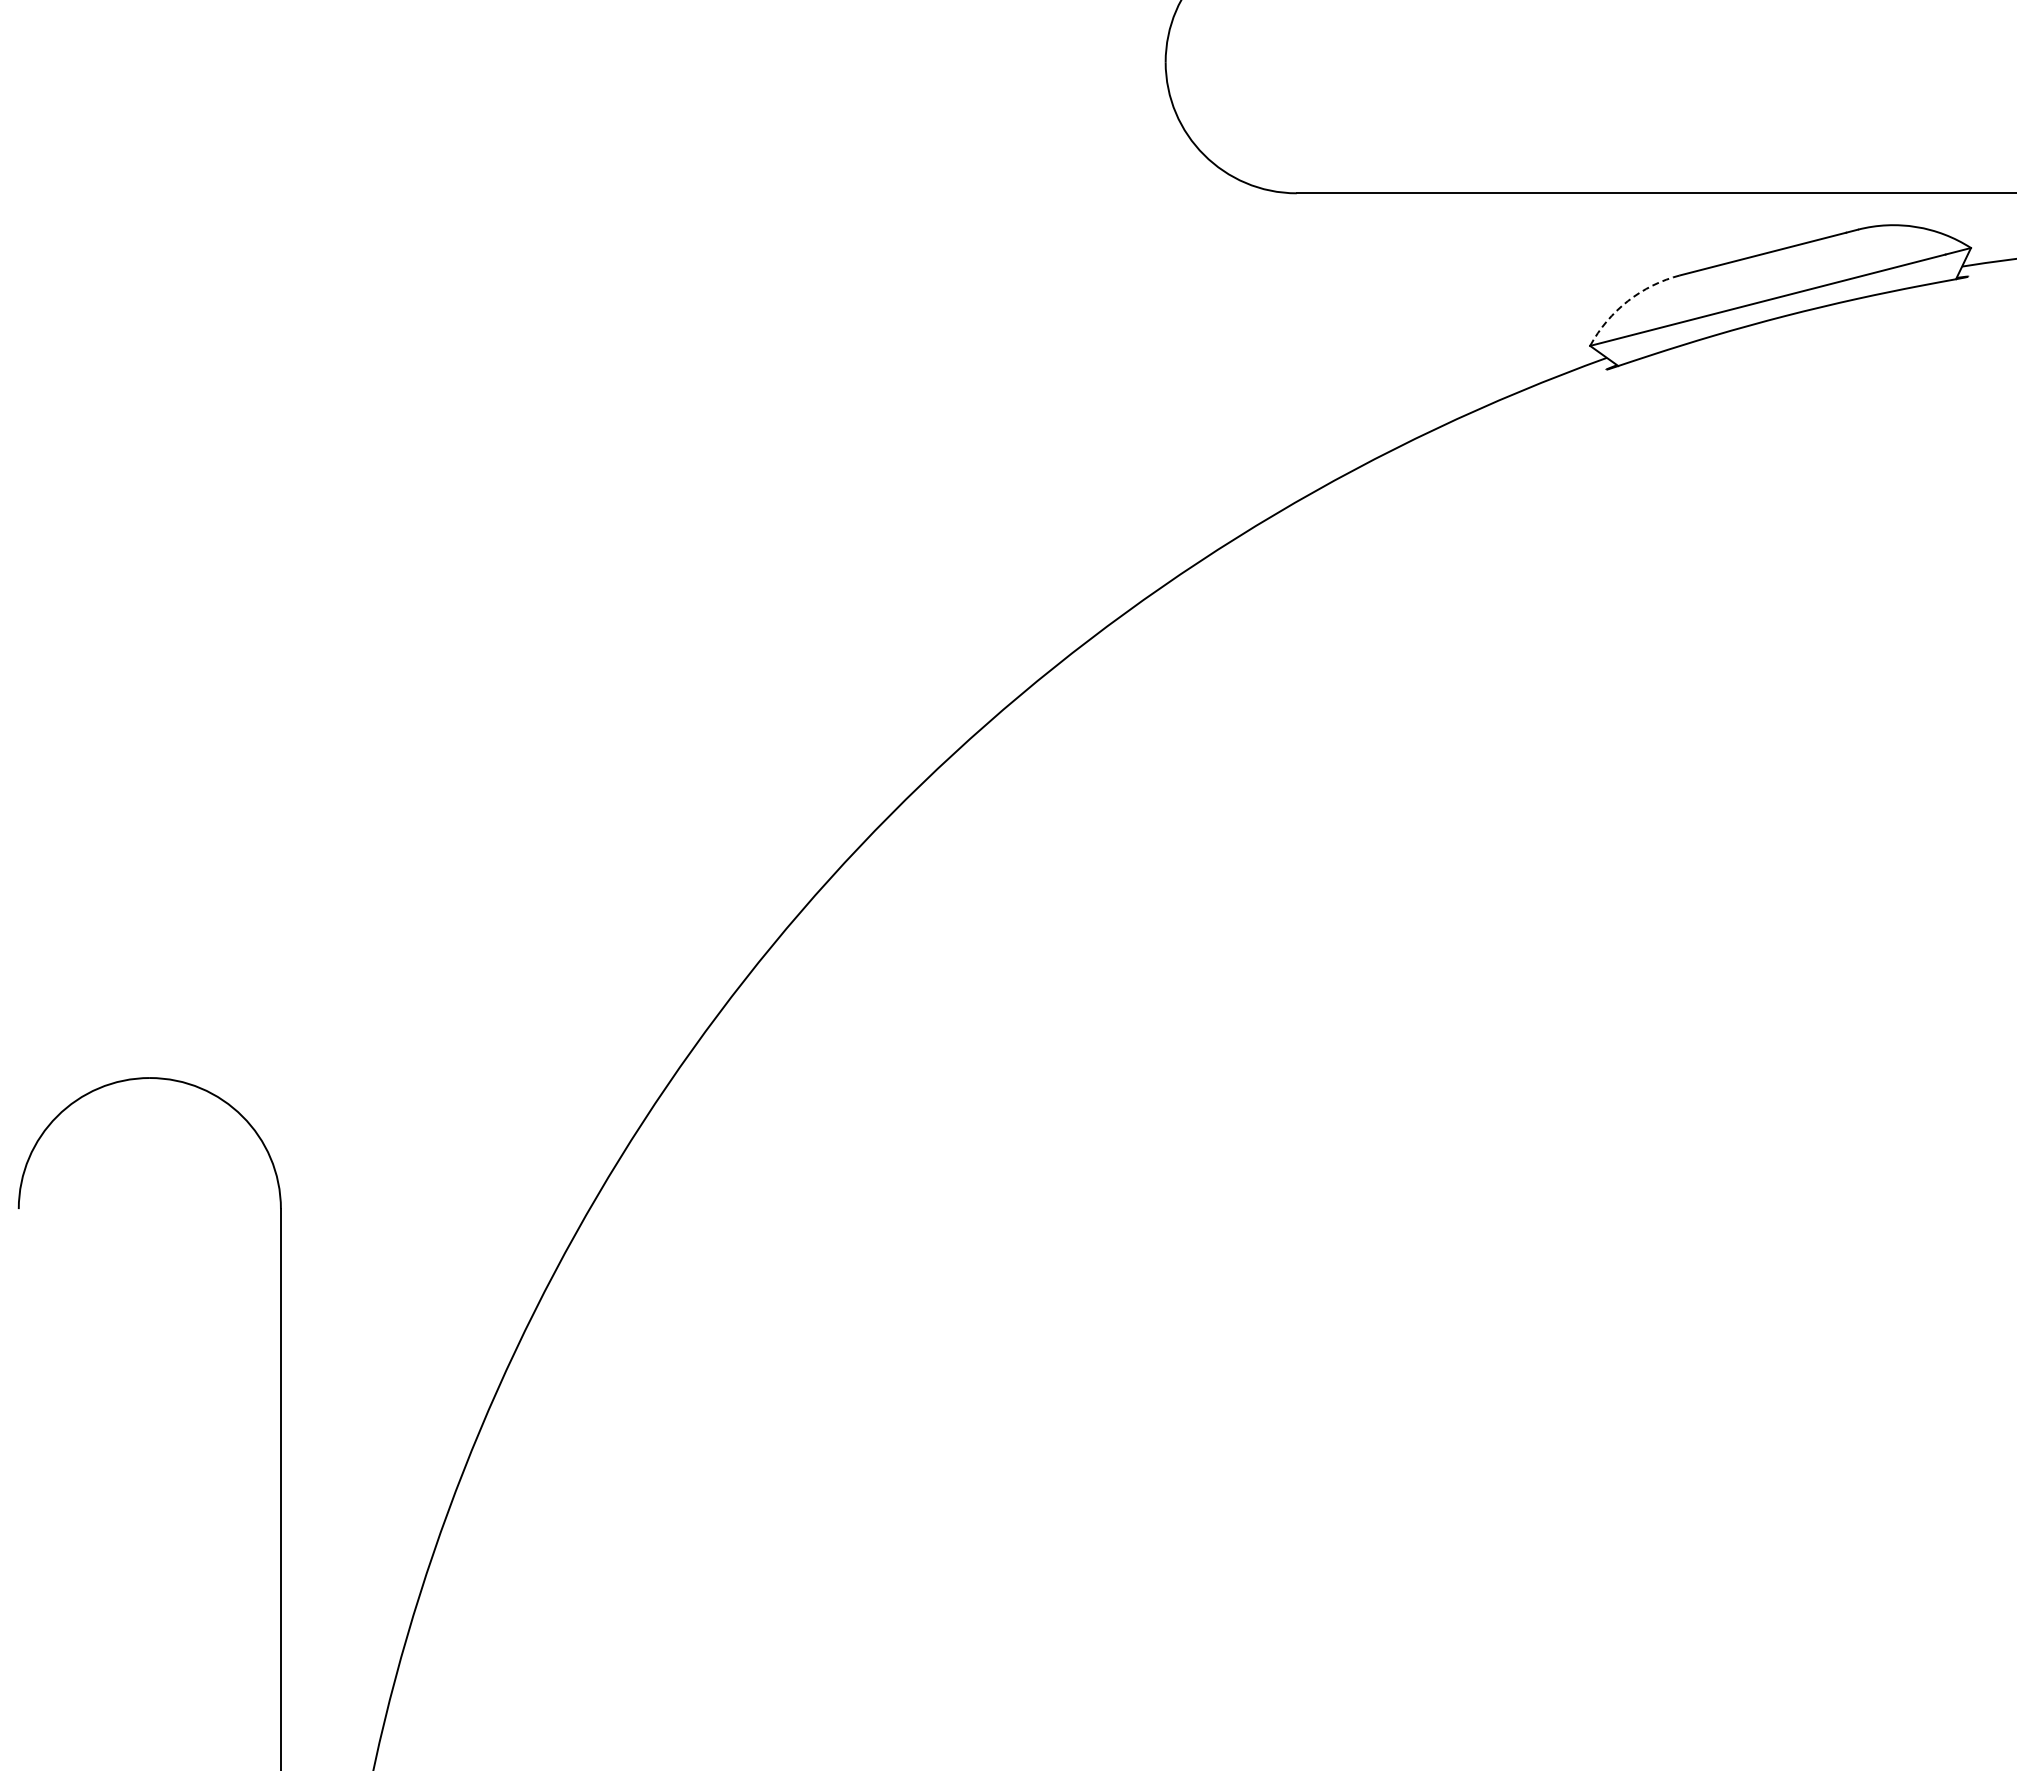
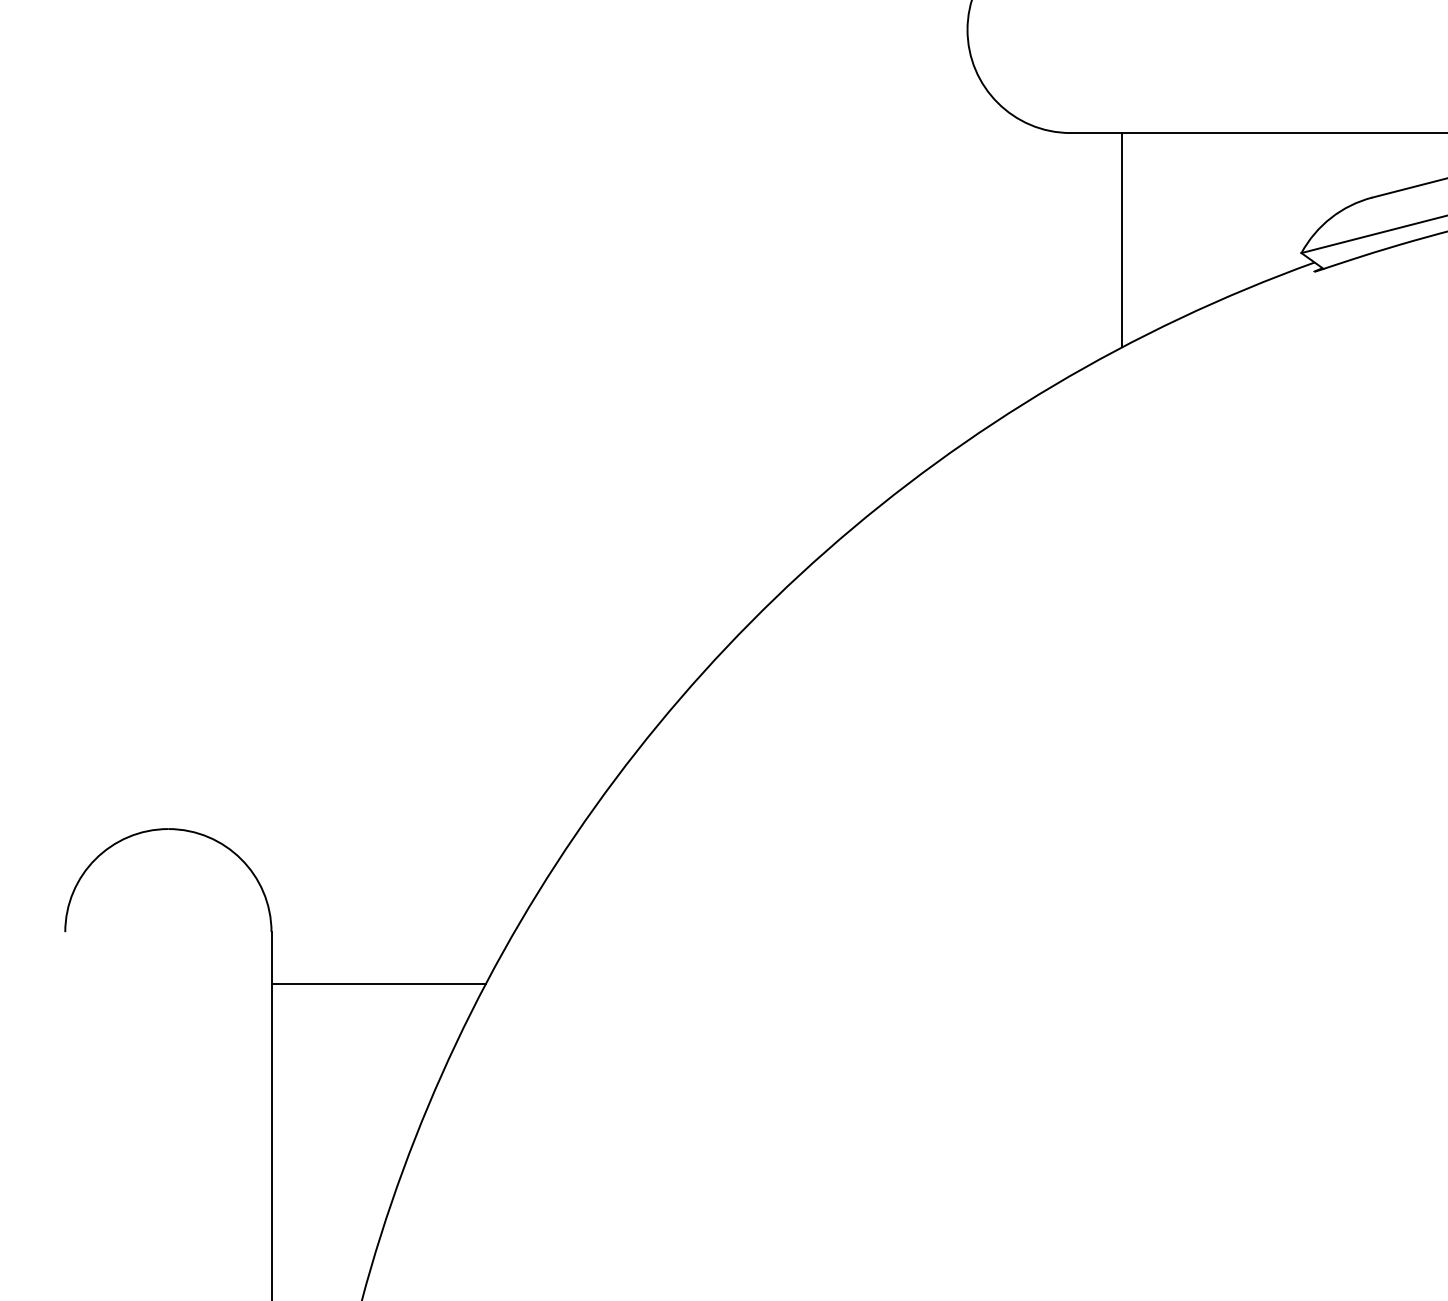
arc: (1627, 301) -> (1330, 218), dashed -> solid
line: (1362, 329) -> (1122, 240), added
line: (416, 1274) -> (378, 983), added

